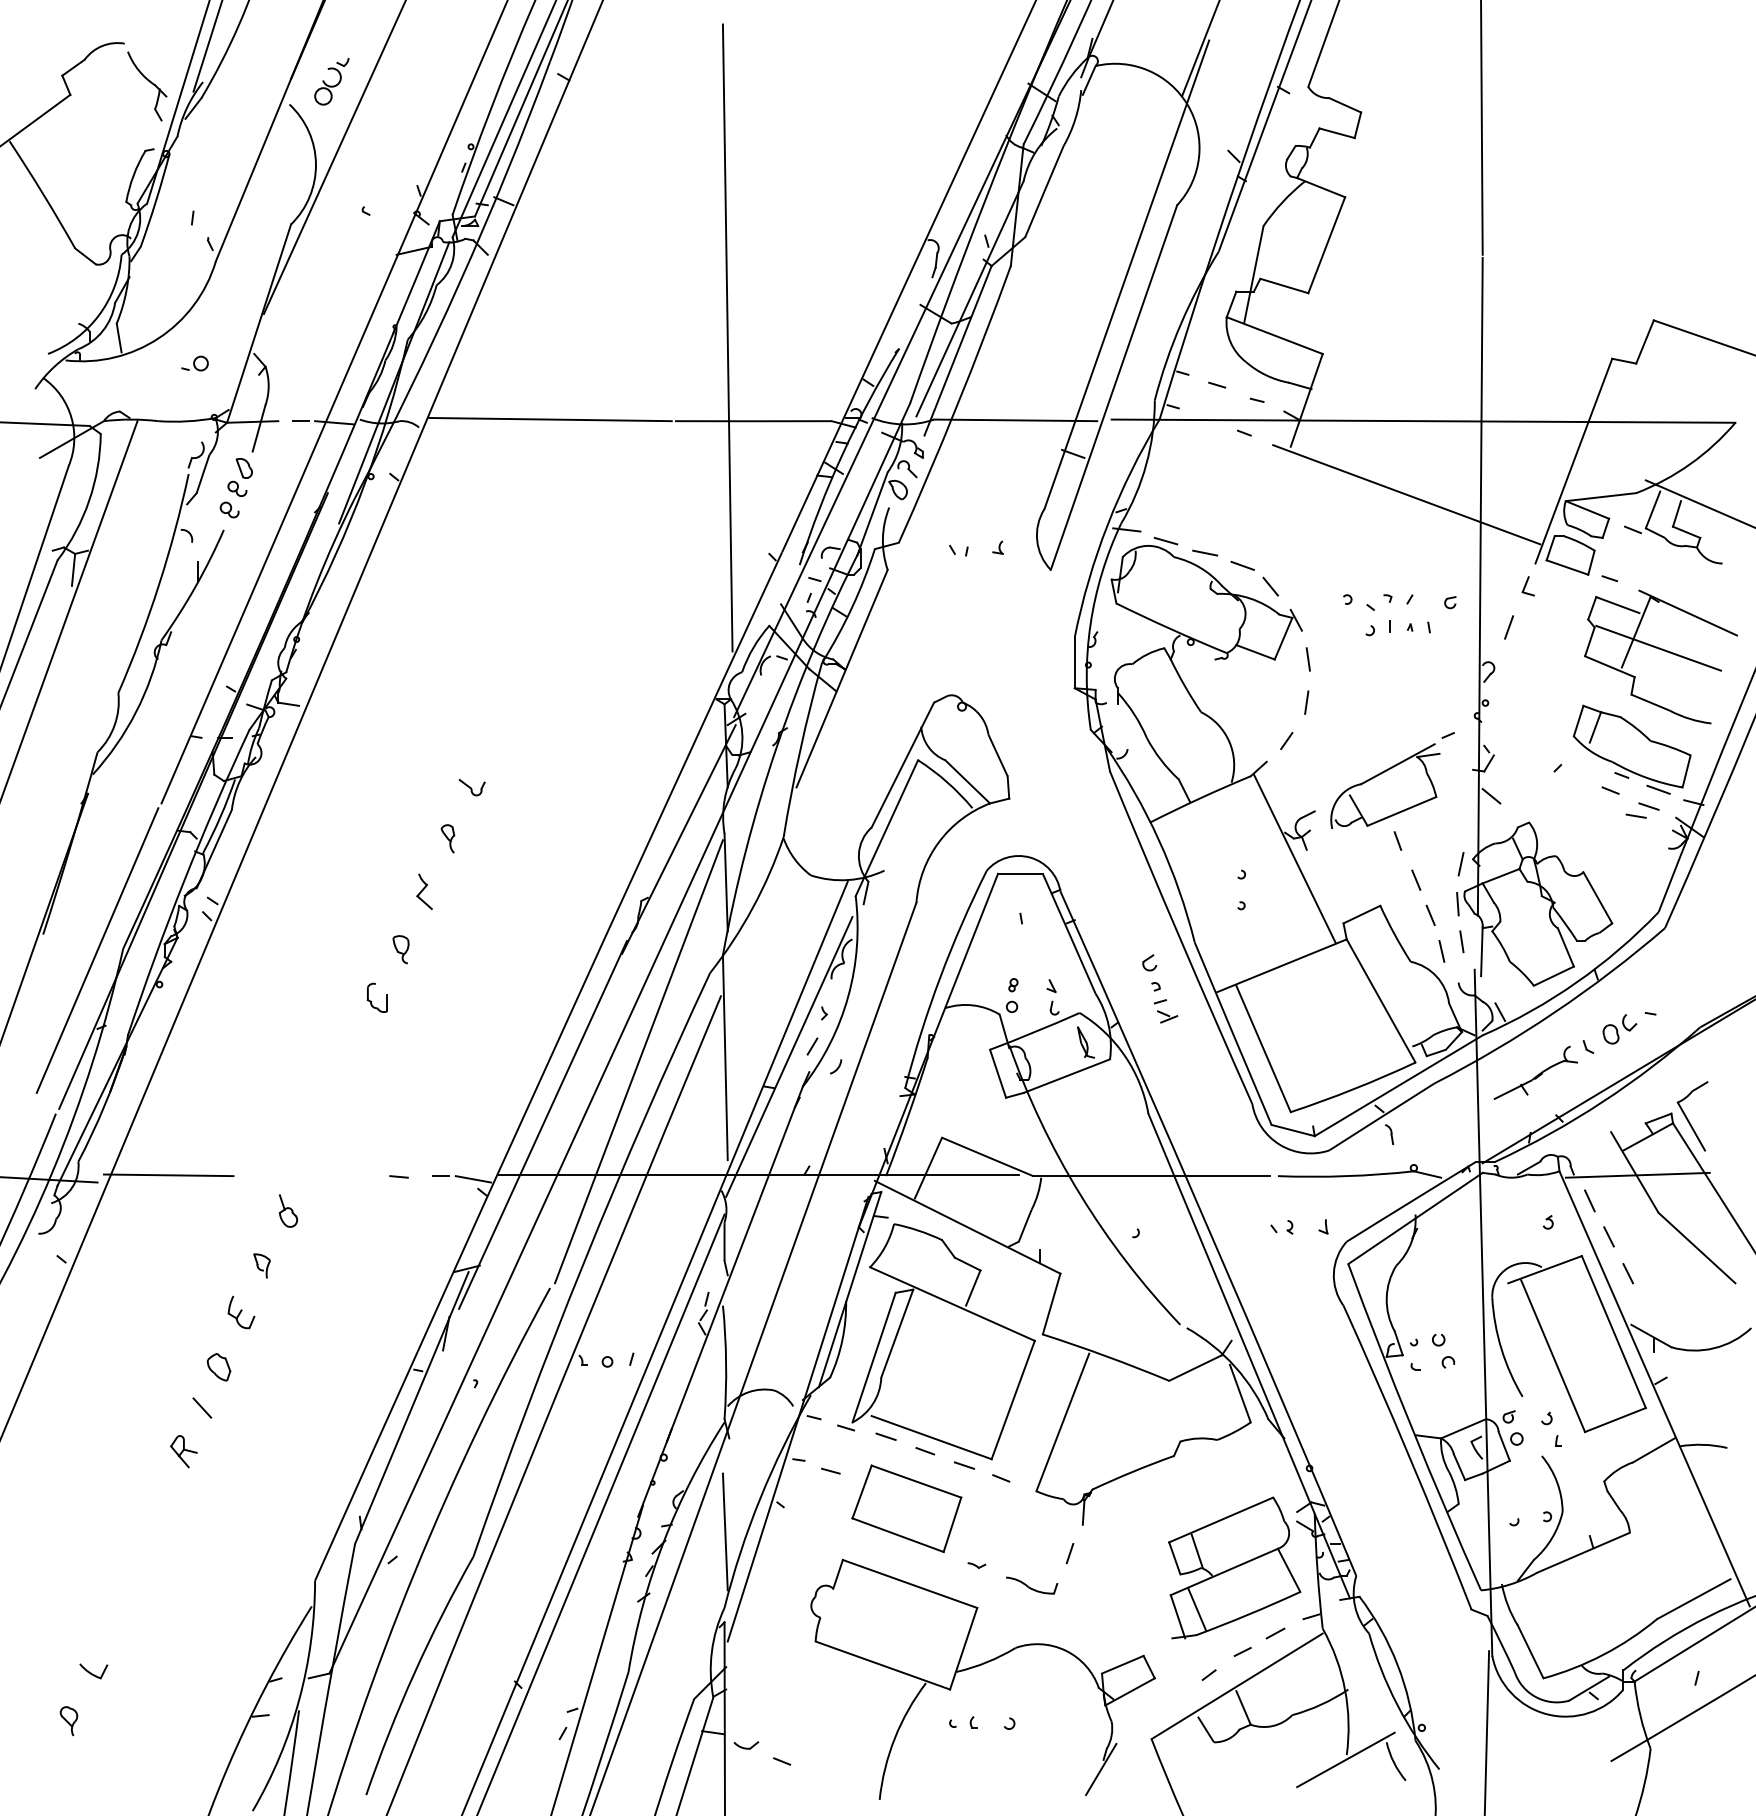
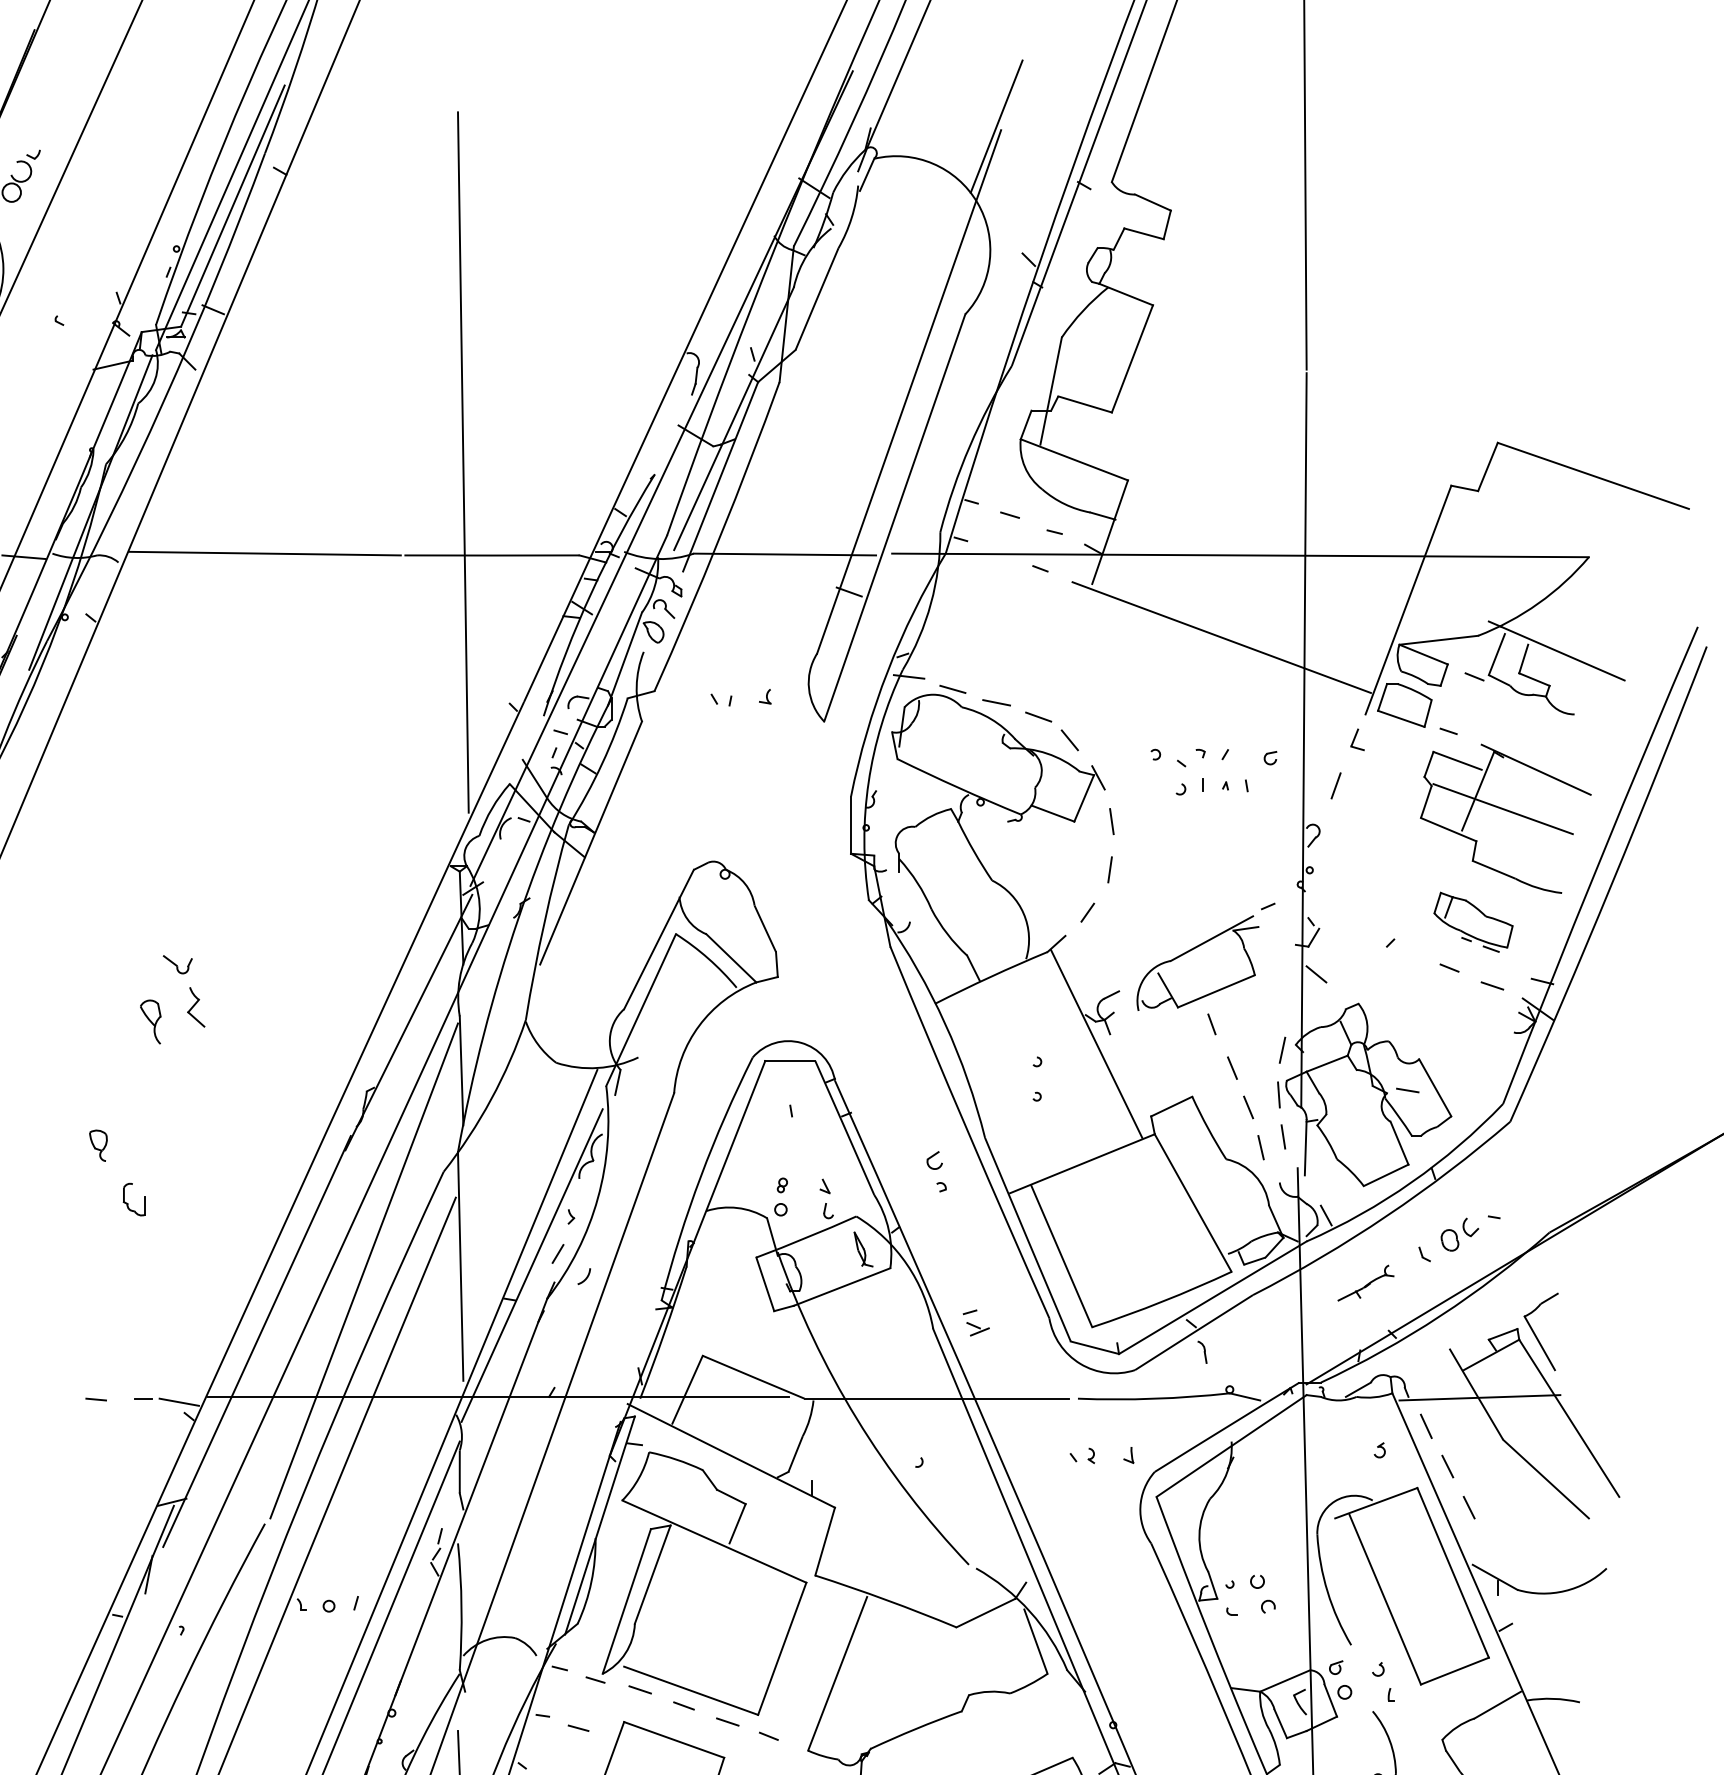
part: (1631, 749) -> (1472, 922), size x0.6
line: (1635, 815) -> (1406, 1089), moved
part: (447, 838) -> (150, 1021), size x1.4
part: (424, 891) -> (196, 1007), moved
part: (376, 997) -> (133, 1199), moved
part: (1165, 1011) -> (975, 1323), moved
part: (1535, 1072) -> (1365, 1282), size x0.6

